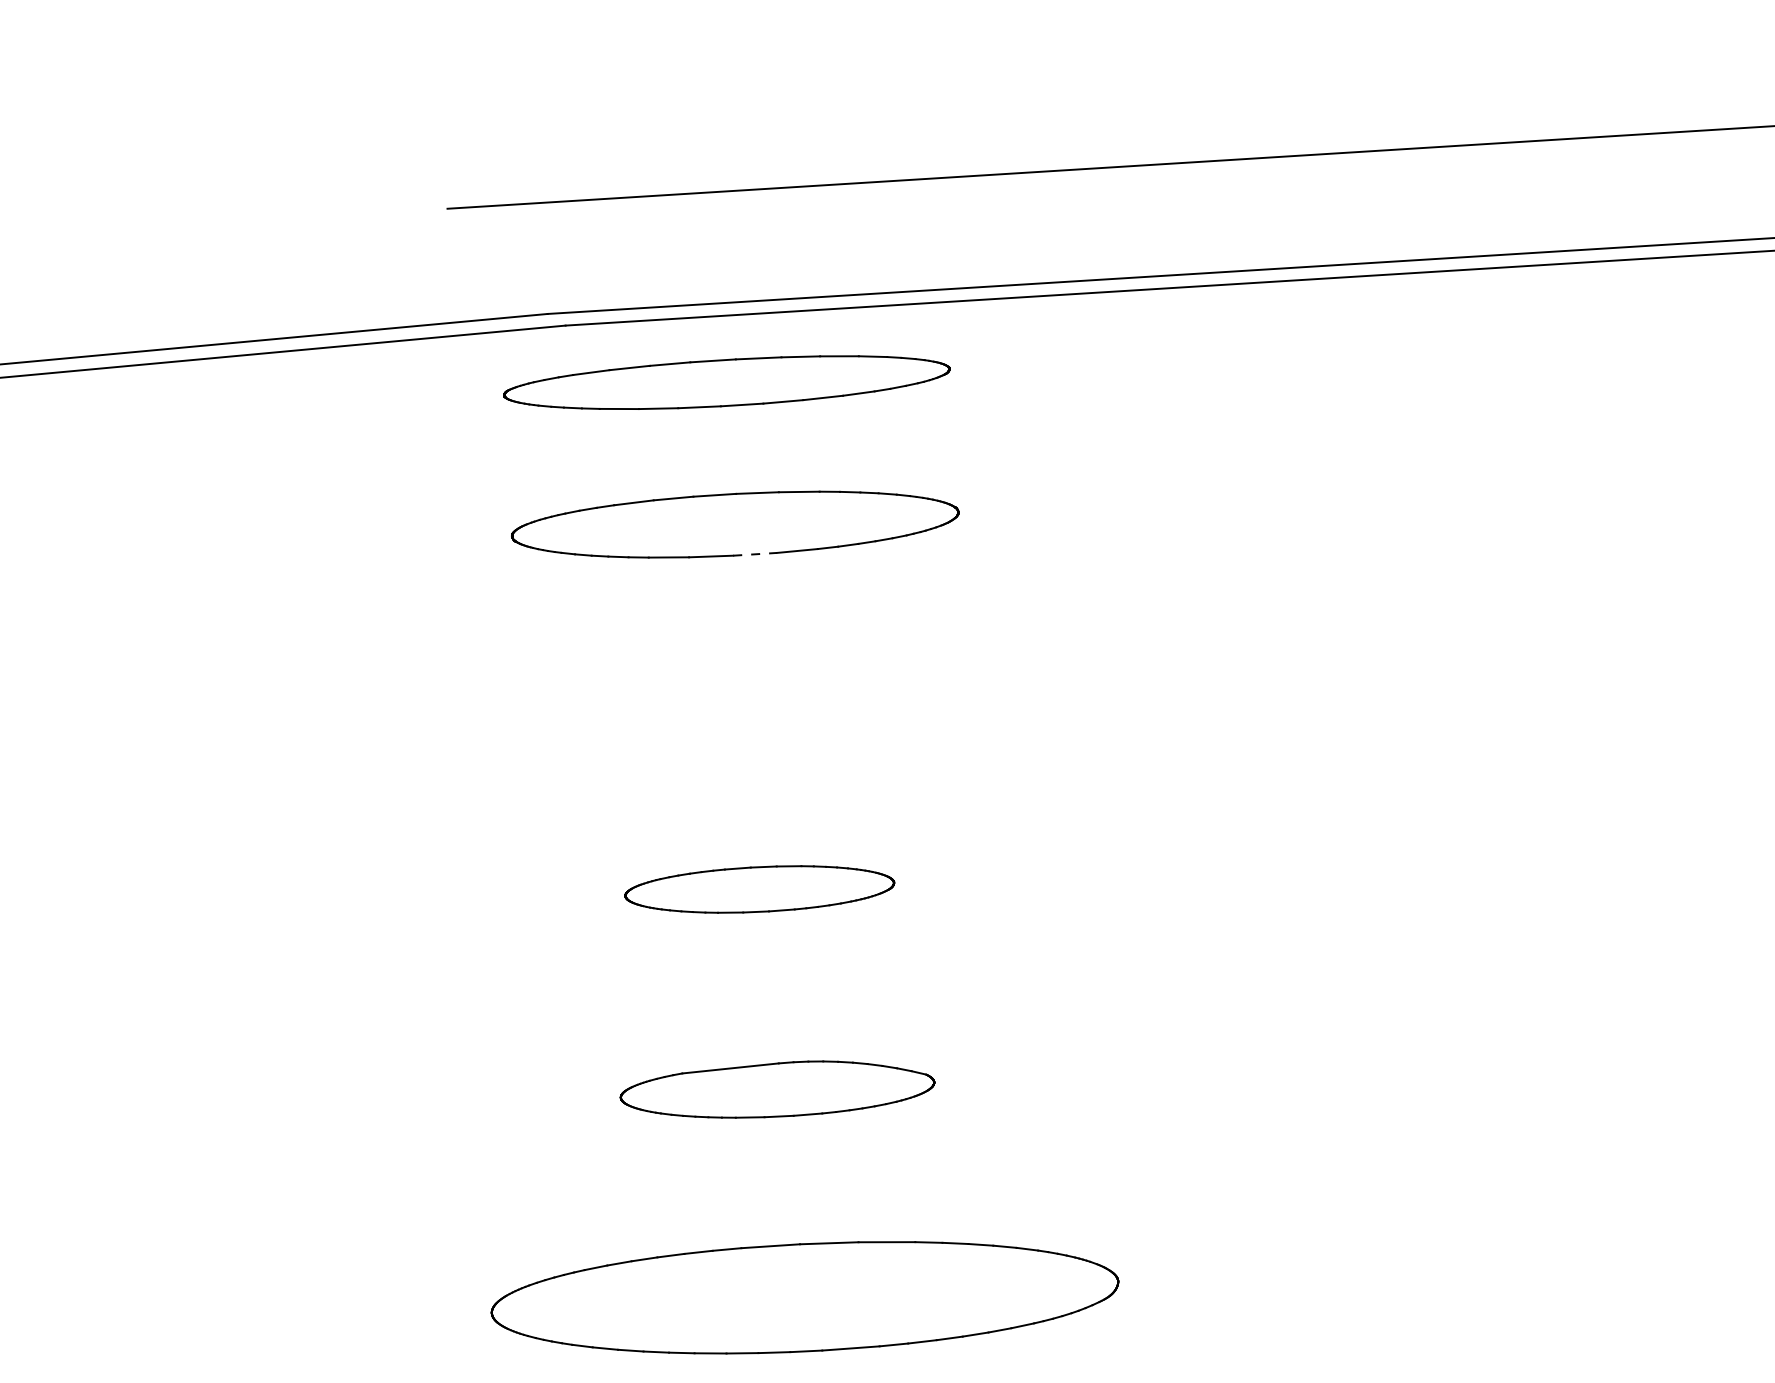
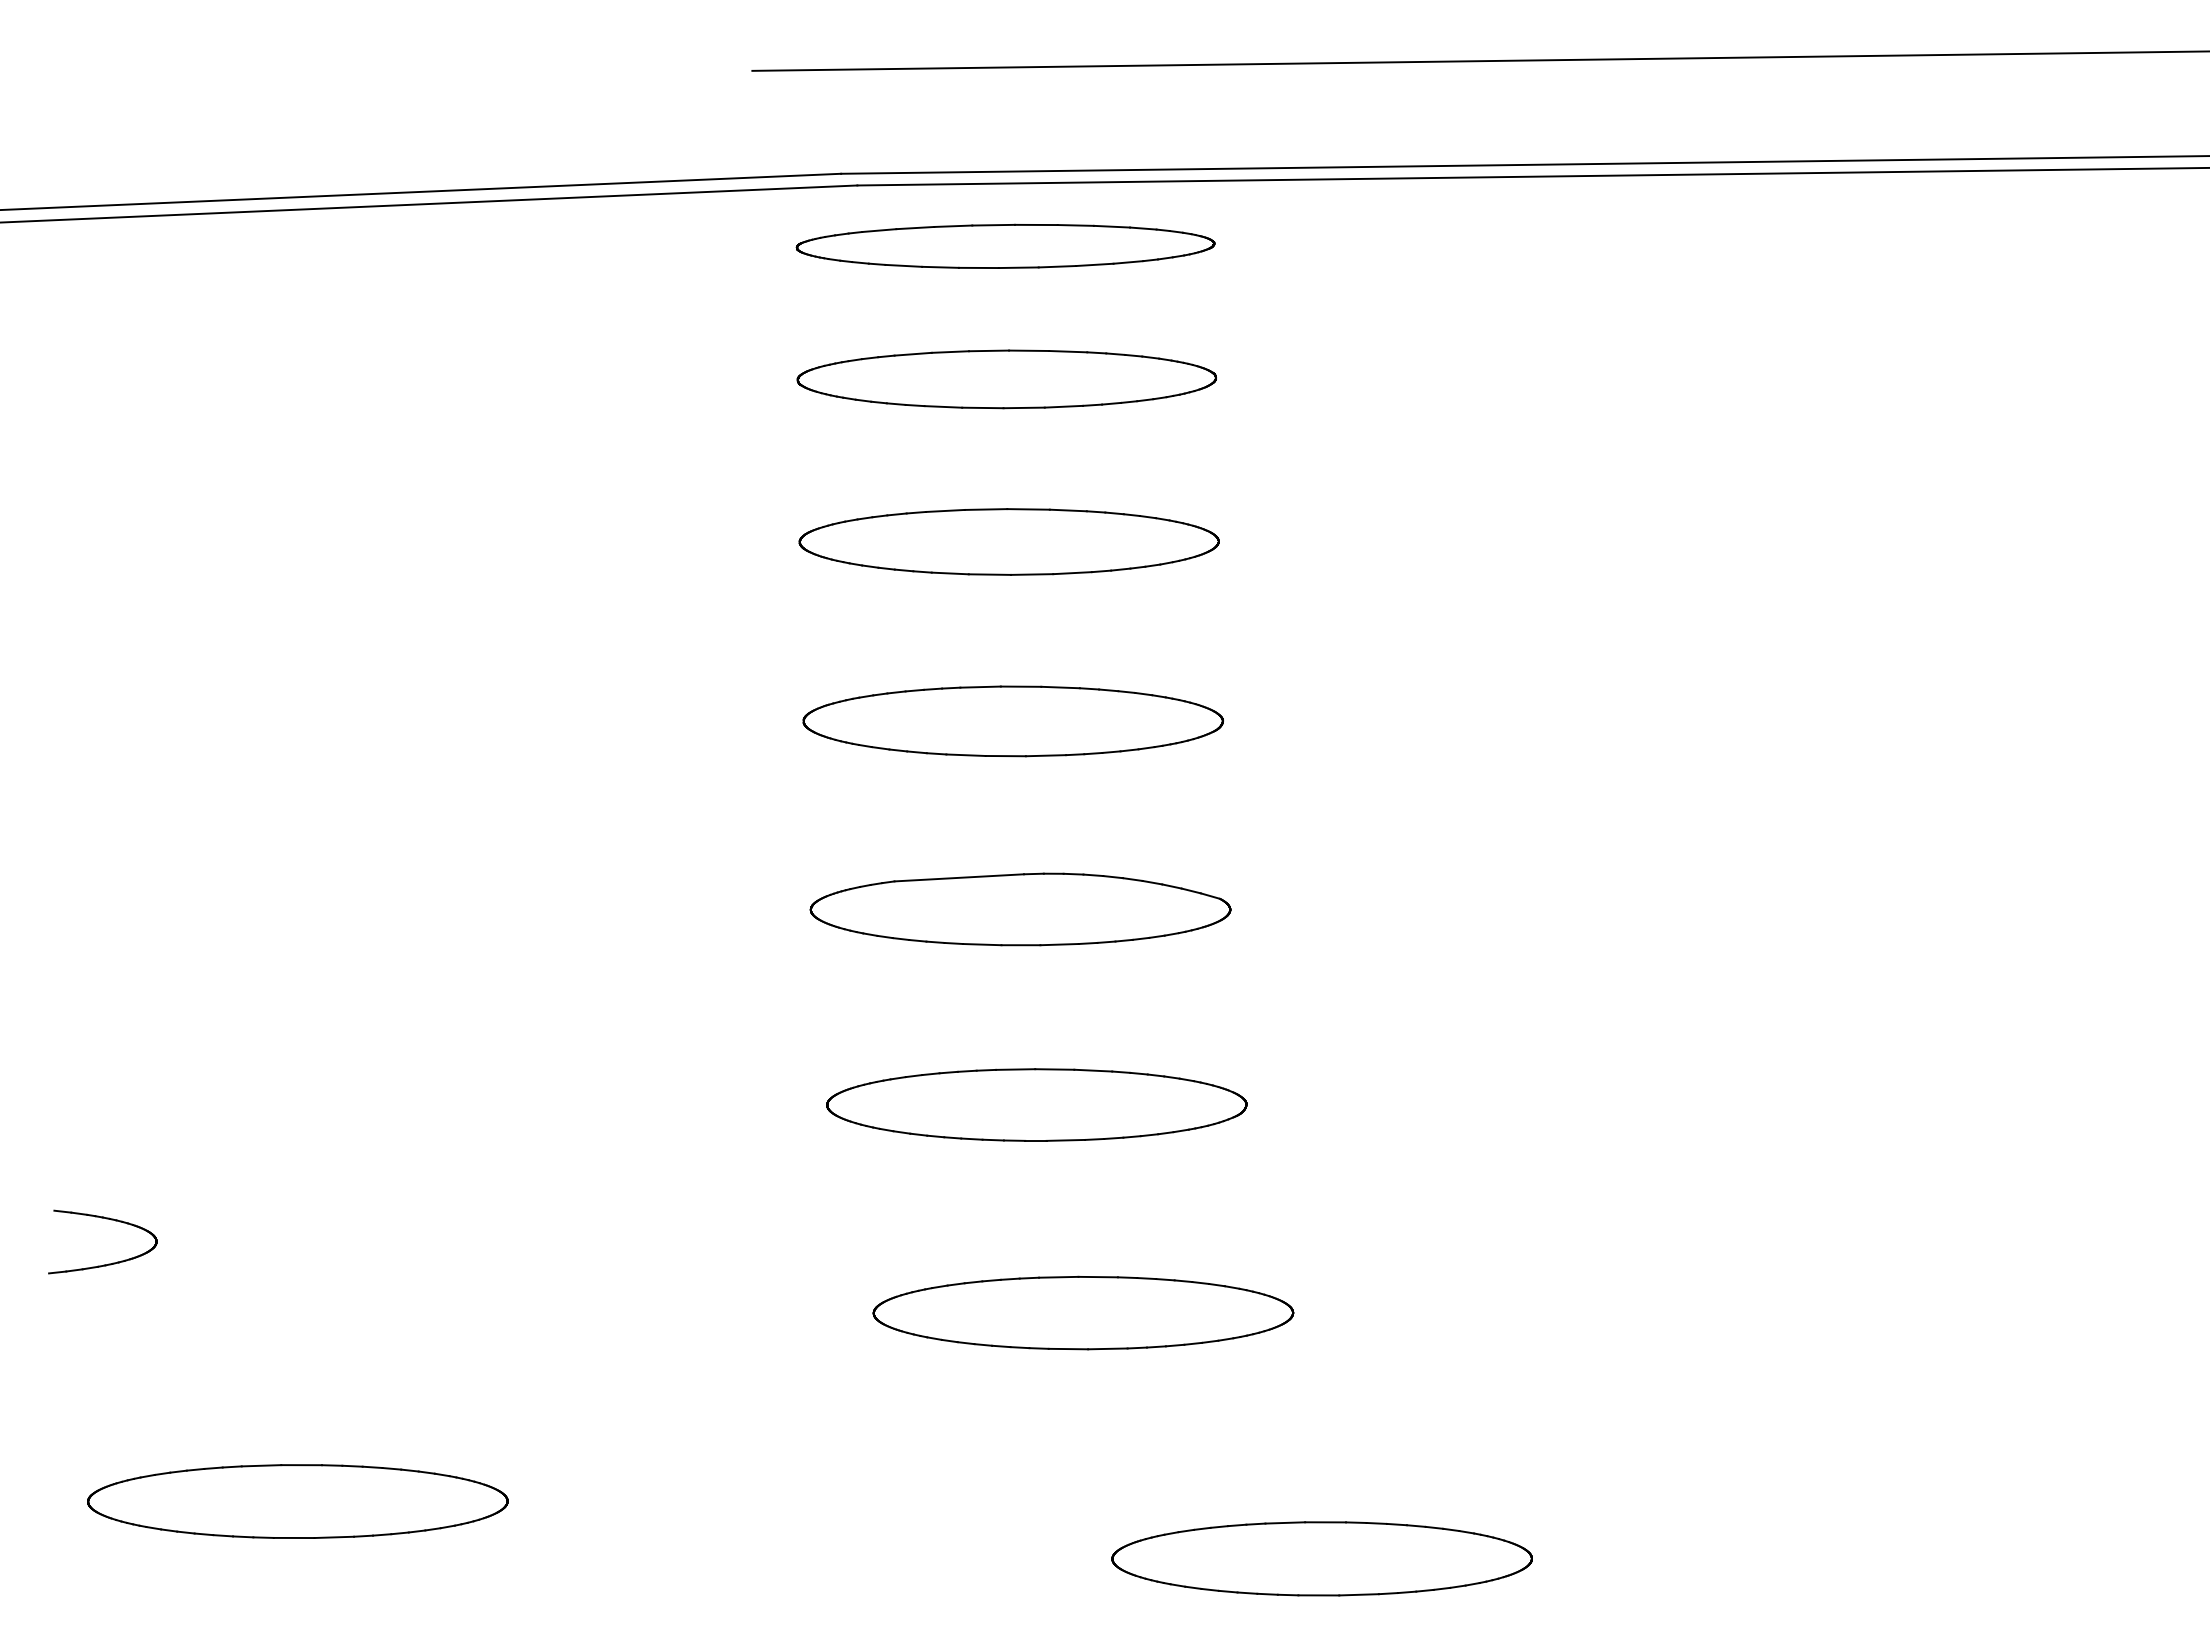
line: (755, 553) -> (1024, 407), dashed -> solid
part: (745, 697) -> (1008, 541), added
part: (759, 889) -> (1012, 721), size x1.67
part: (777, 1089) -> (1020, 909), size x1.43
part: (804, 1297) -> (1036, 1104), size x0.71

